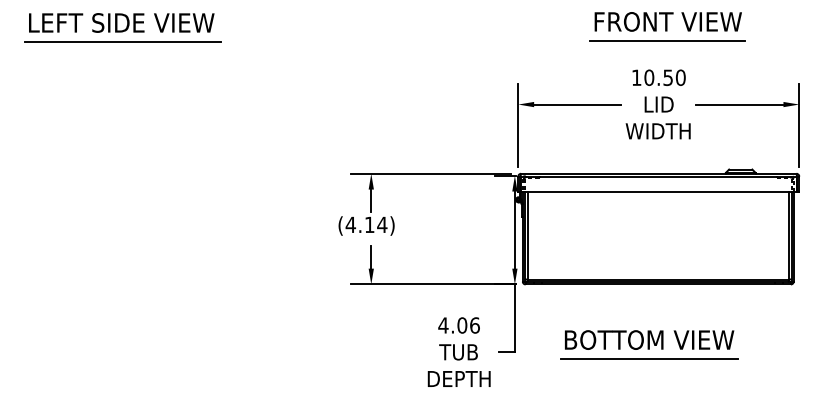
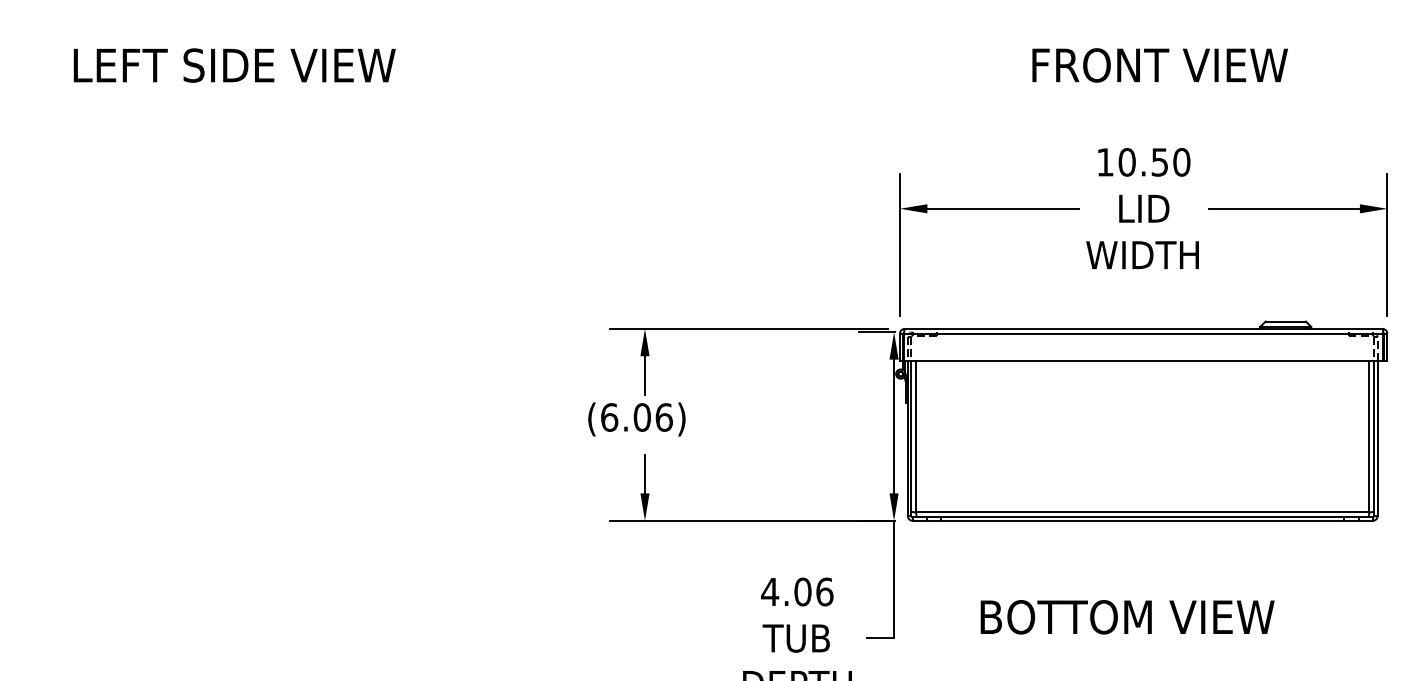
text: (121, 22) -> (234, 64), moved
line: (667, 40) -> (1158, 97), removed
line: (122, 42) -> (213, 101), removed
text: (366, 224) -> (636, 416), (4.14) -> (6.06)
line: (649, 358) -> (1127, 649), removed

